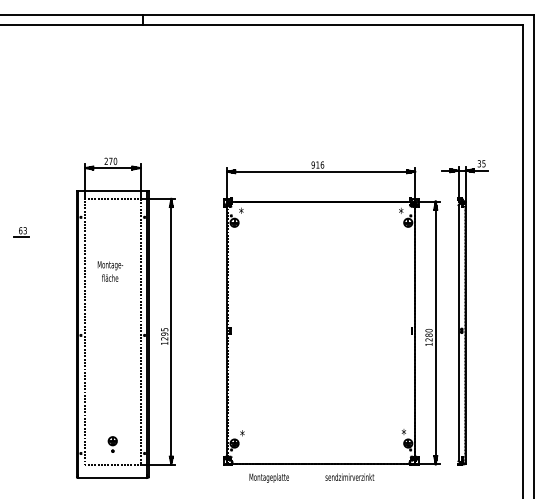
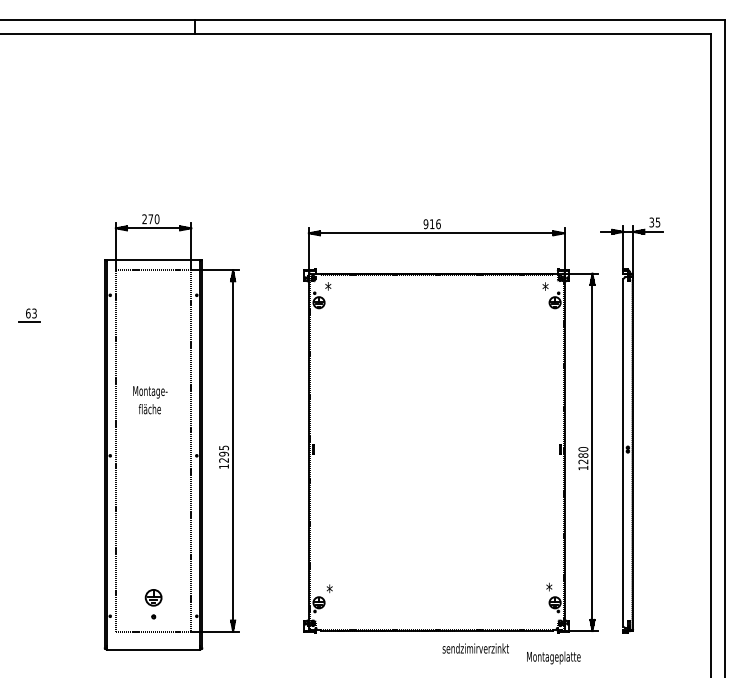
text: (110, 271) -> (150, 400), moved
part: (112, 444) -> (153, 604), size x1.4
text: (268, 477) -> (552, 657), moved

